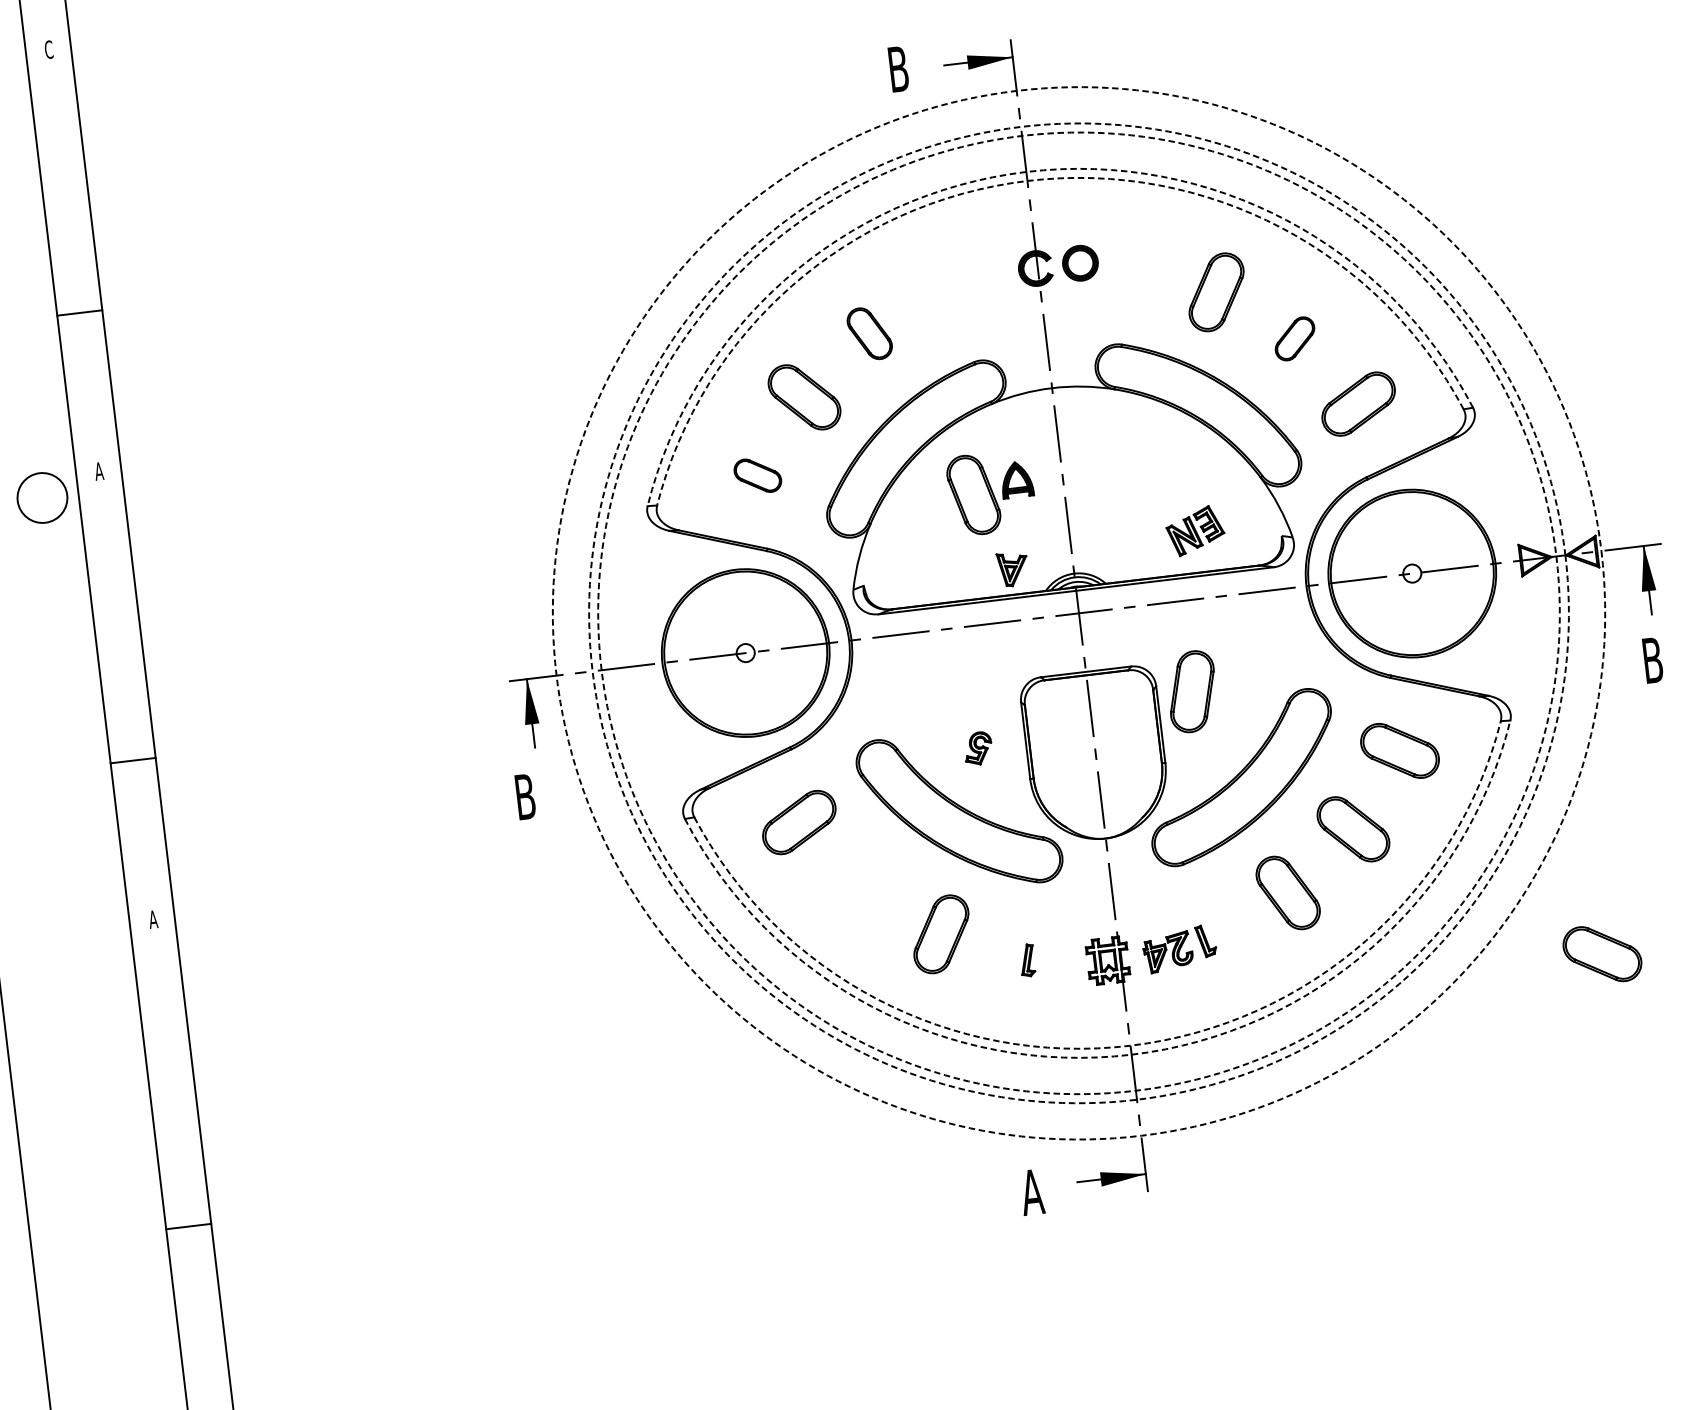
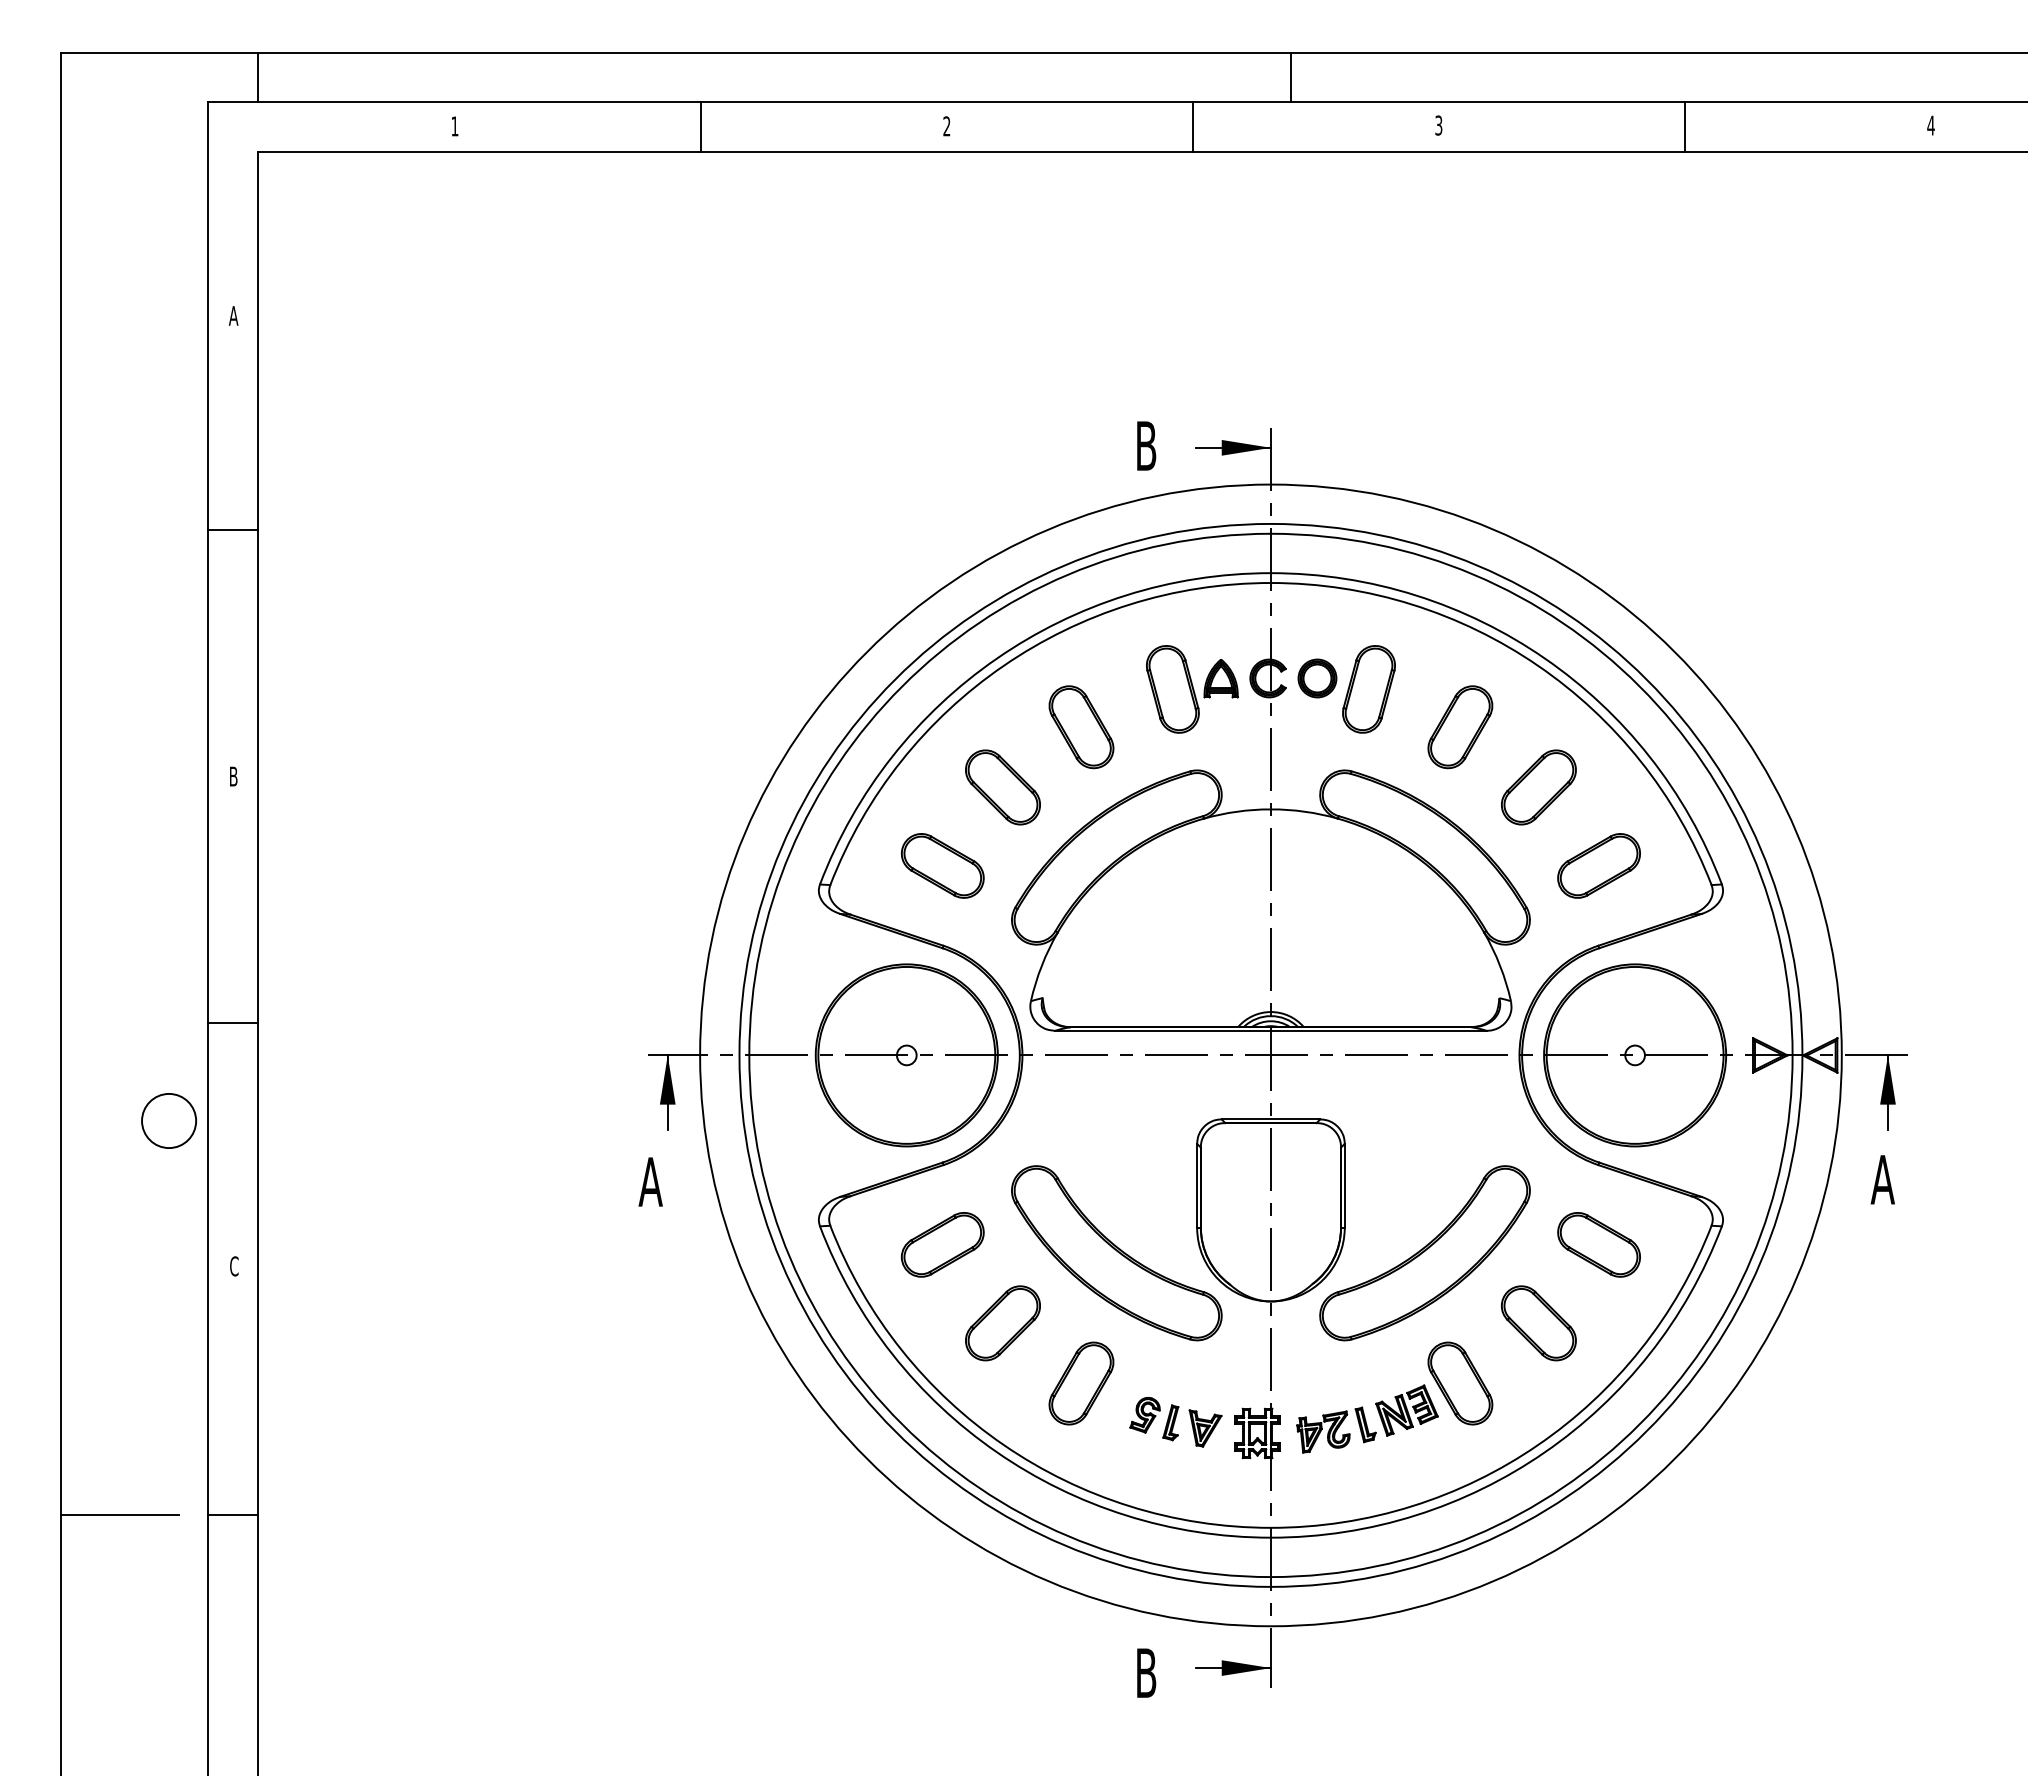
text: (48, 49) -> (233, 315), C -> A
arc: (1025, 172) -> (1270, 573), dashed -> solid
arc: (1027, 181) -> (1270, 583), dashed -> solid
line: (79, 313) -> (232, 530), moved
part: (869, 333) -> (1081, 727), size x1.43
part: (1294, 338) -> (1538, 787), size x1.67
text: (99, 471) -> (233, 776), A -> B
part: (757, 475) -> (942, 865), size x1.67
part: (991, 492) -> (1192, 689), moved
circle: (41, 497) -> (168, 1120), moved
part: (1194, 530) -> (1406, 1410), moved
part: (1012, 569) -> (1205, 1428), moved
circle: (1078, 612) -> (1270, 1054), dashed -> solid
circle: (1078, 613) -> (1270, 1055), dashed -> solid
circle: (1078, 613) -> (1270, 1055), dashed -> solid
text: (1652, 660) -> (1882, 1179), B -> A
part: (1191, 691) -> (1368, 689), moved
part: (977, 748) -> (1144, 1415), moved
line: (132, 760) -> (232, 1022), moved
text: (524, 796) -> (650, 1181), B -> A
part: (862, 887) -> (1002, 1323), added
text: (152, 919) -> (233, 1266), A -> C
part: (1601, 953) -> (1790, 1489), removed
arc: (1130, 1045) -> (1270, 1527), dashed -> solid
arc: (1131, 1054) -> (1270, 1537), dashed -> solid
line: (75, 1159) -> (119, 1514), added
text: (1032, 1191) -> (1146, 1672), A -> B
line: (188, 1226) -> (232, 1514), moved

